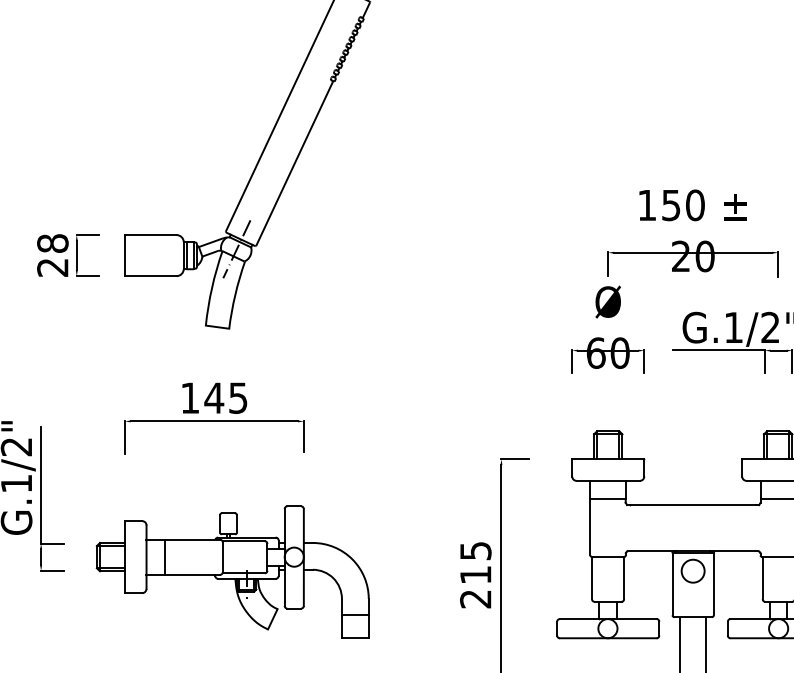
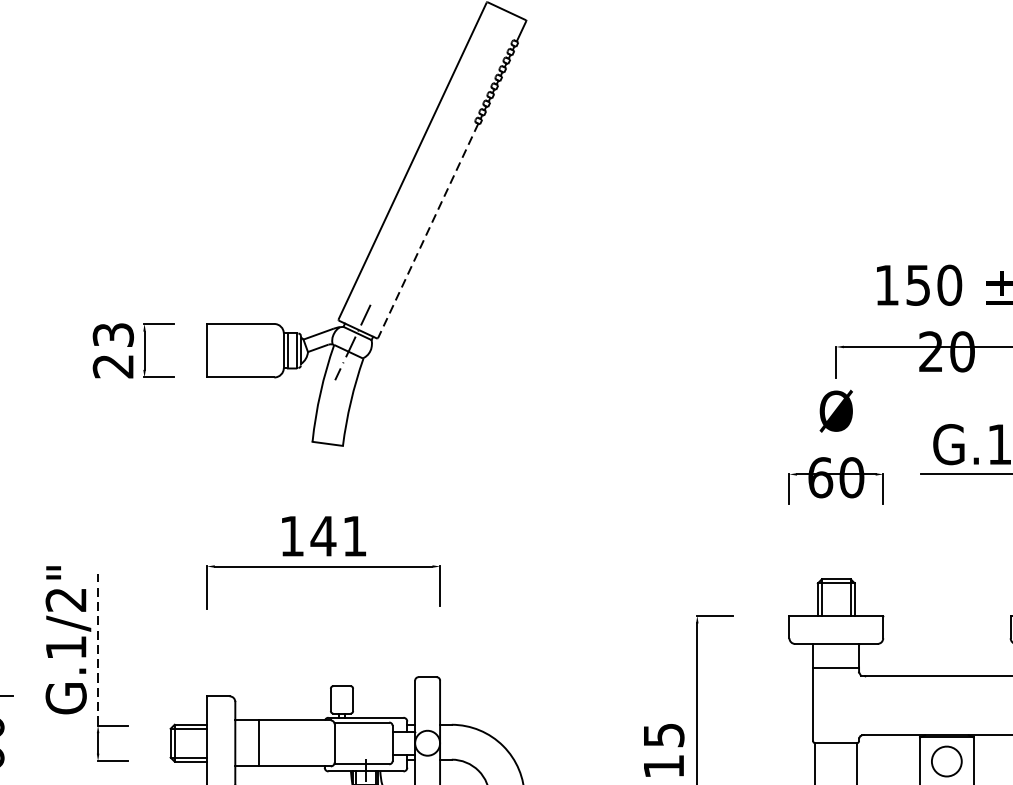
line: (294, 164) -> (427, 232), solid -> dashed
text: (52, 243) -> (112, 334), 28 -> 23
text: (238, 397) -> (355, 535), 145 -> 141
line: (41, 484) -> (98, 648), solid -> dashed

